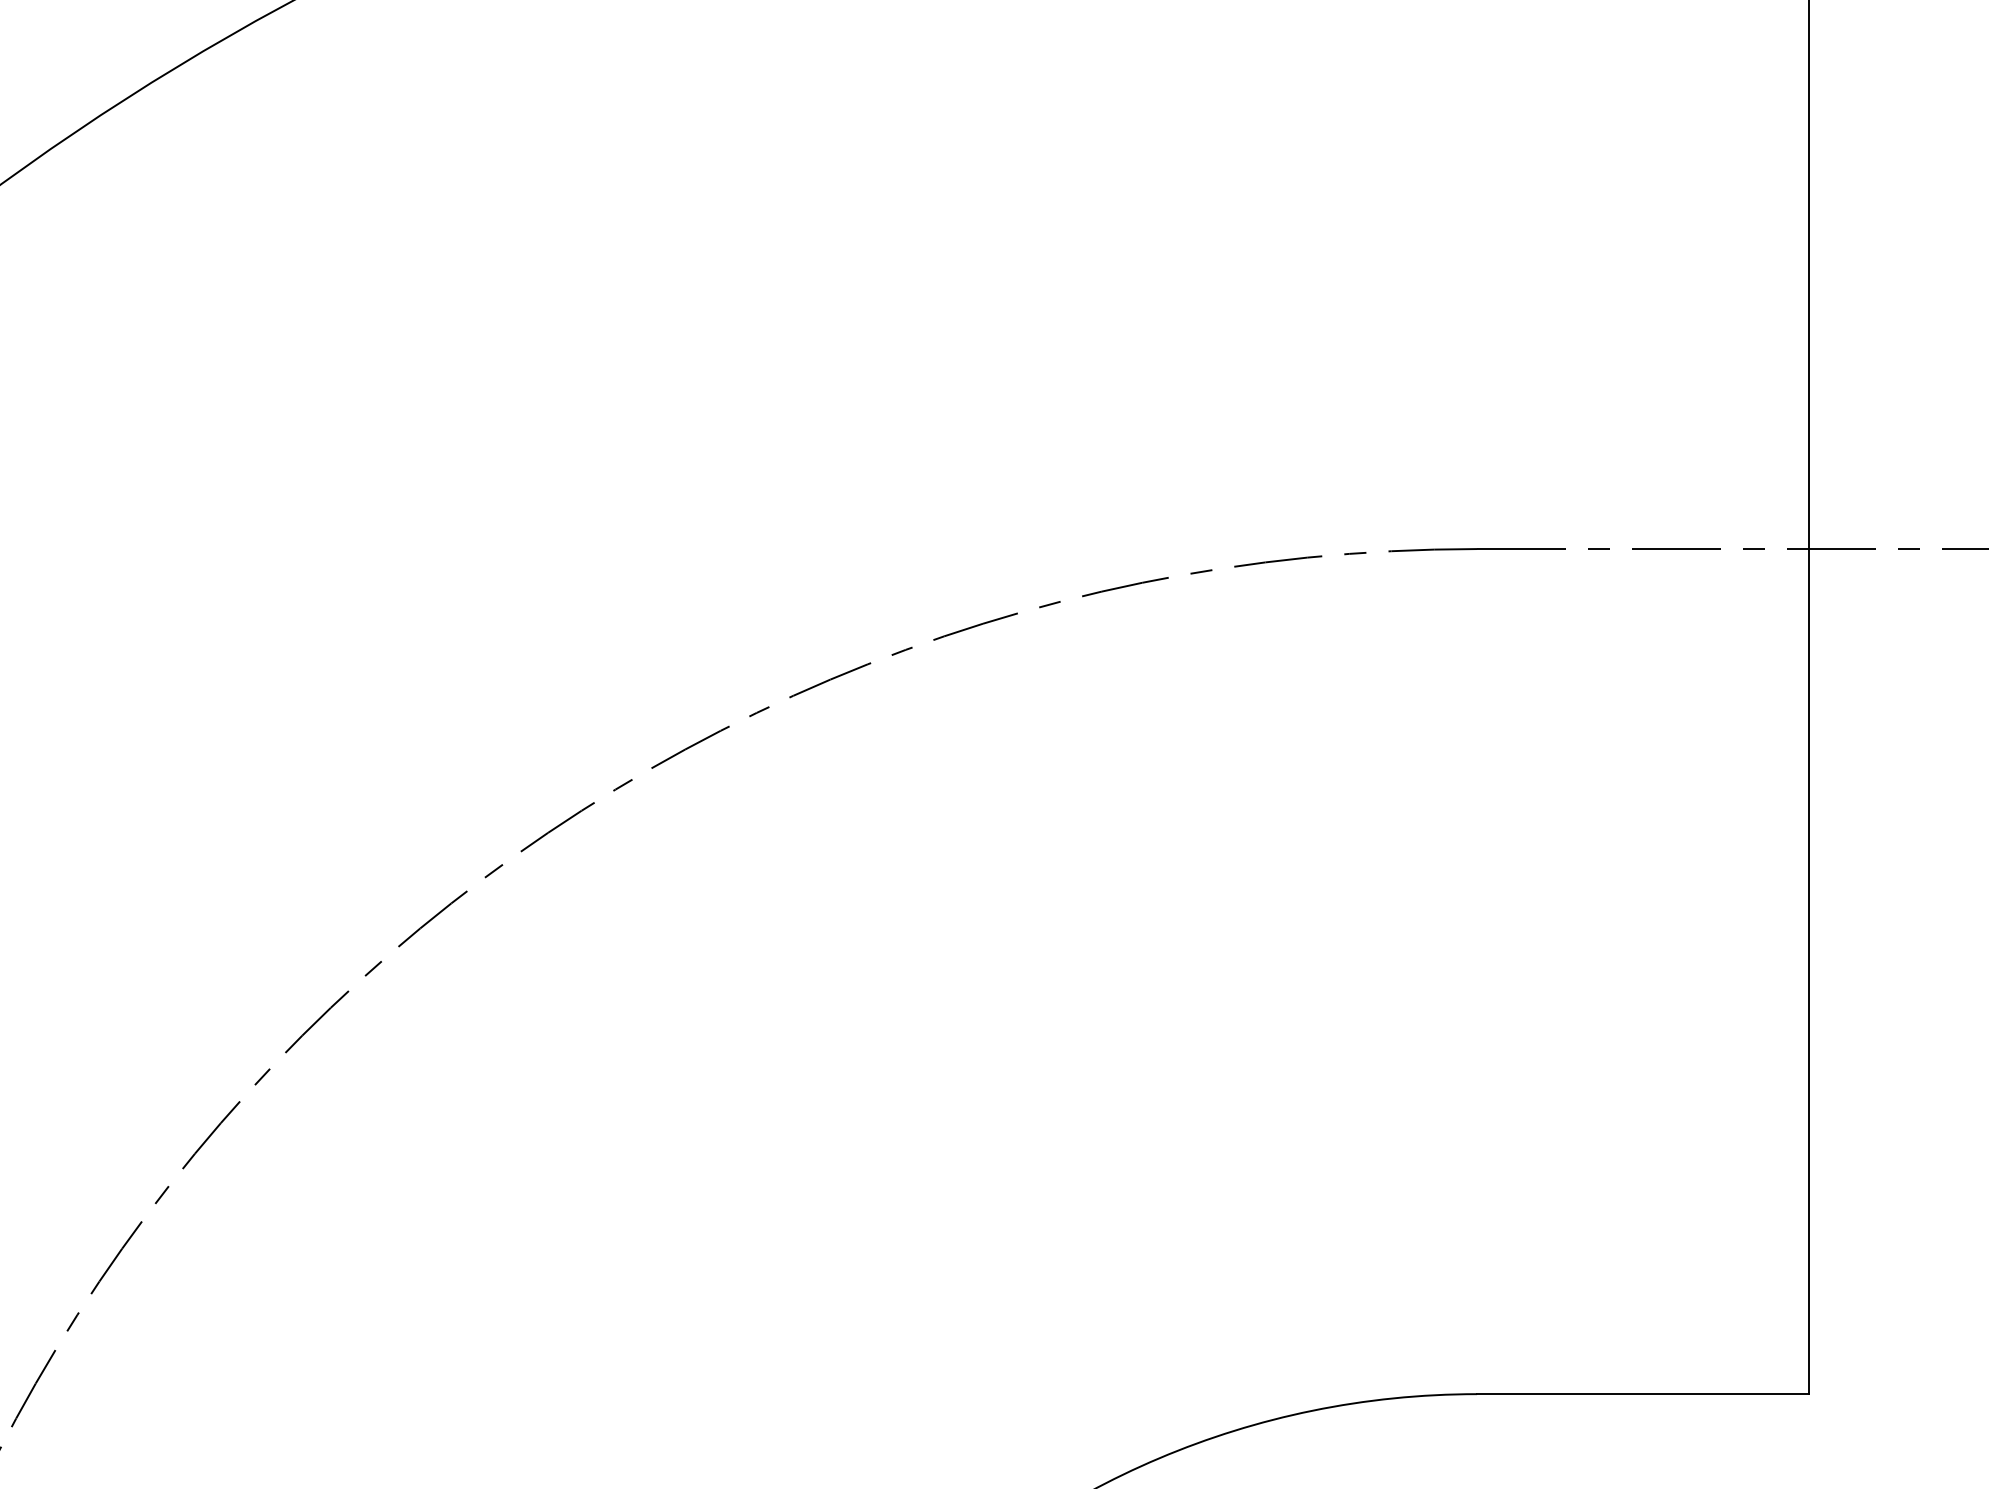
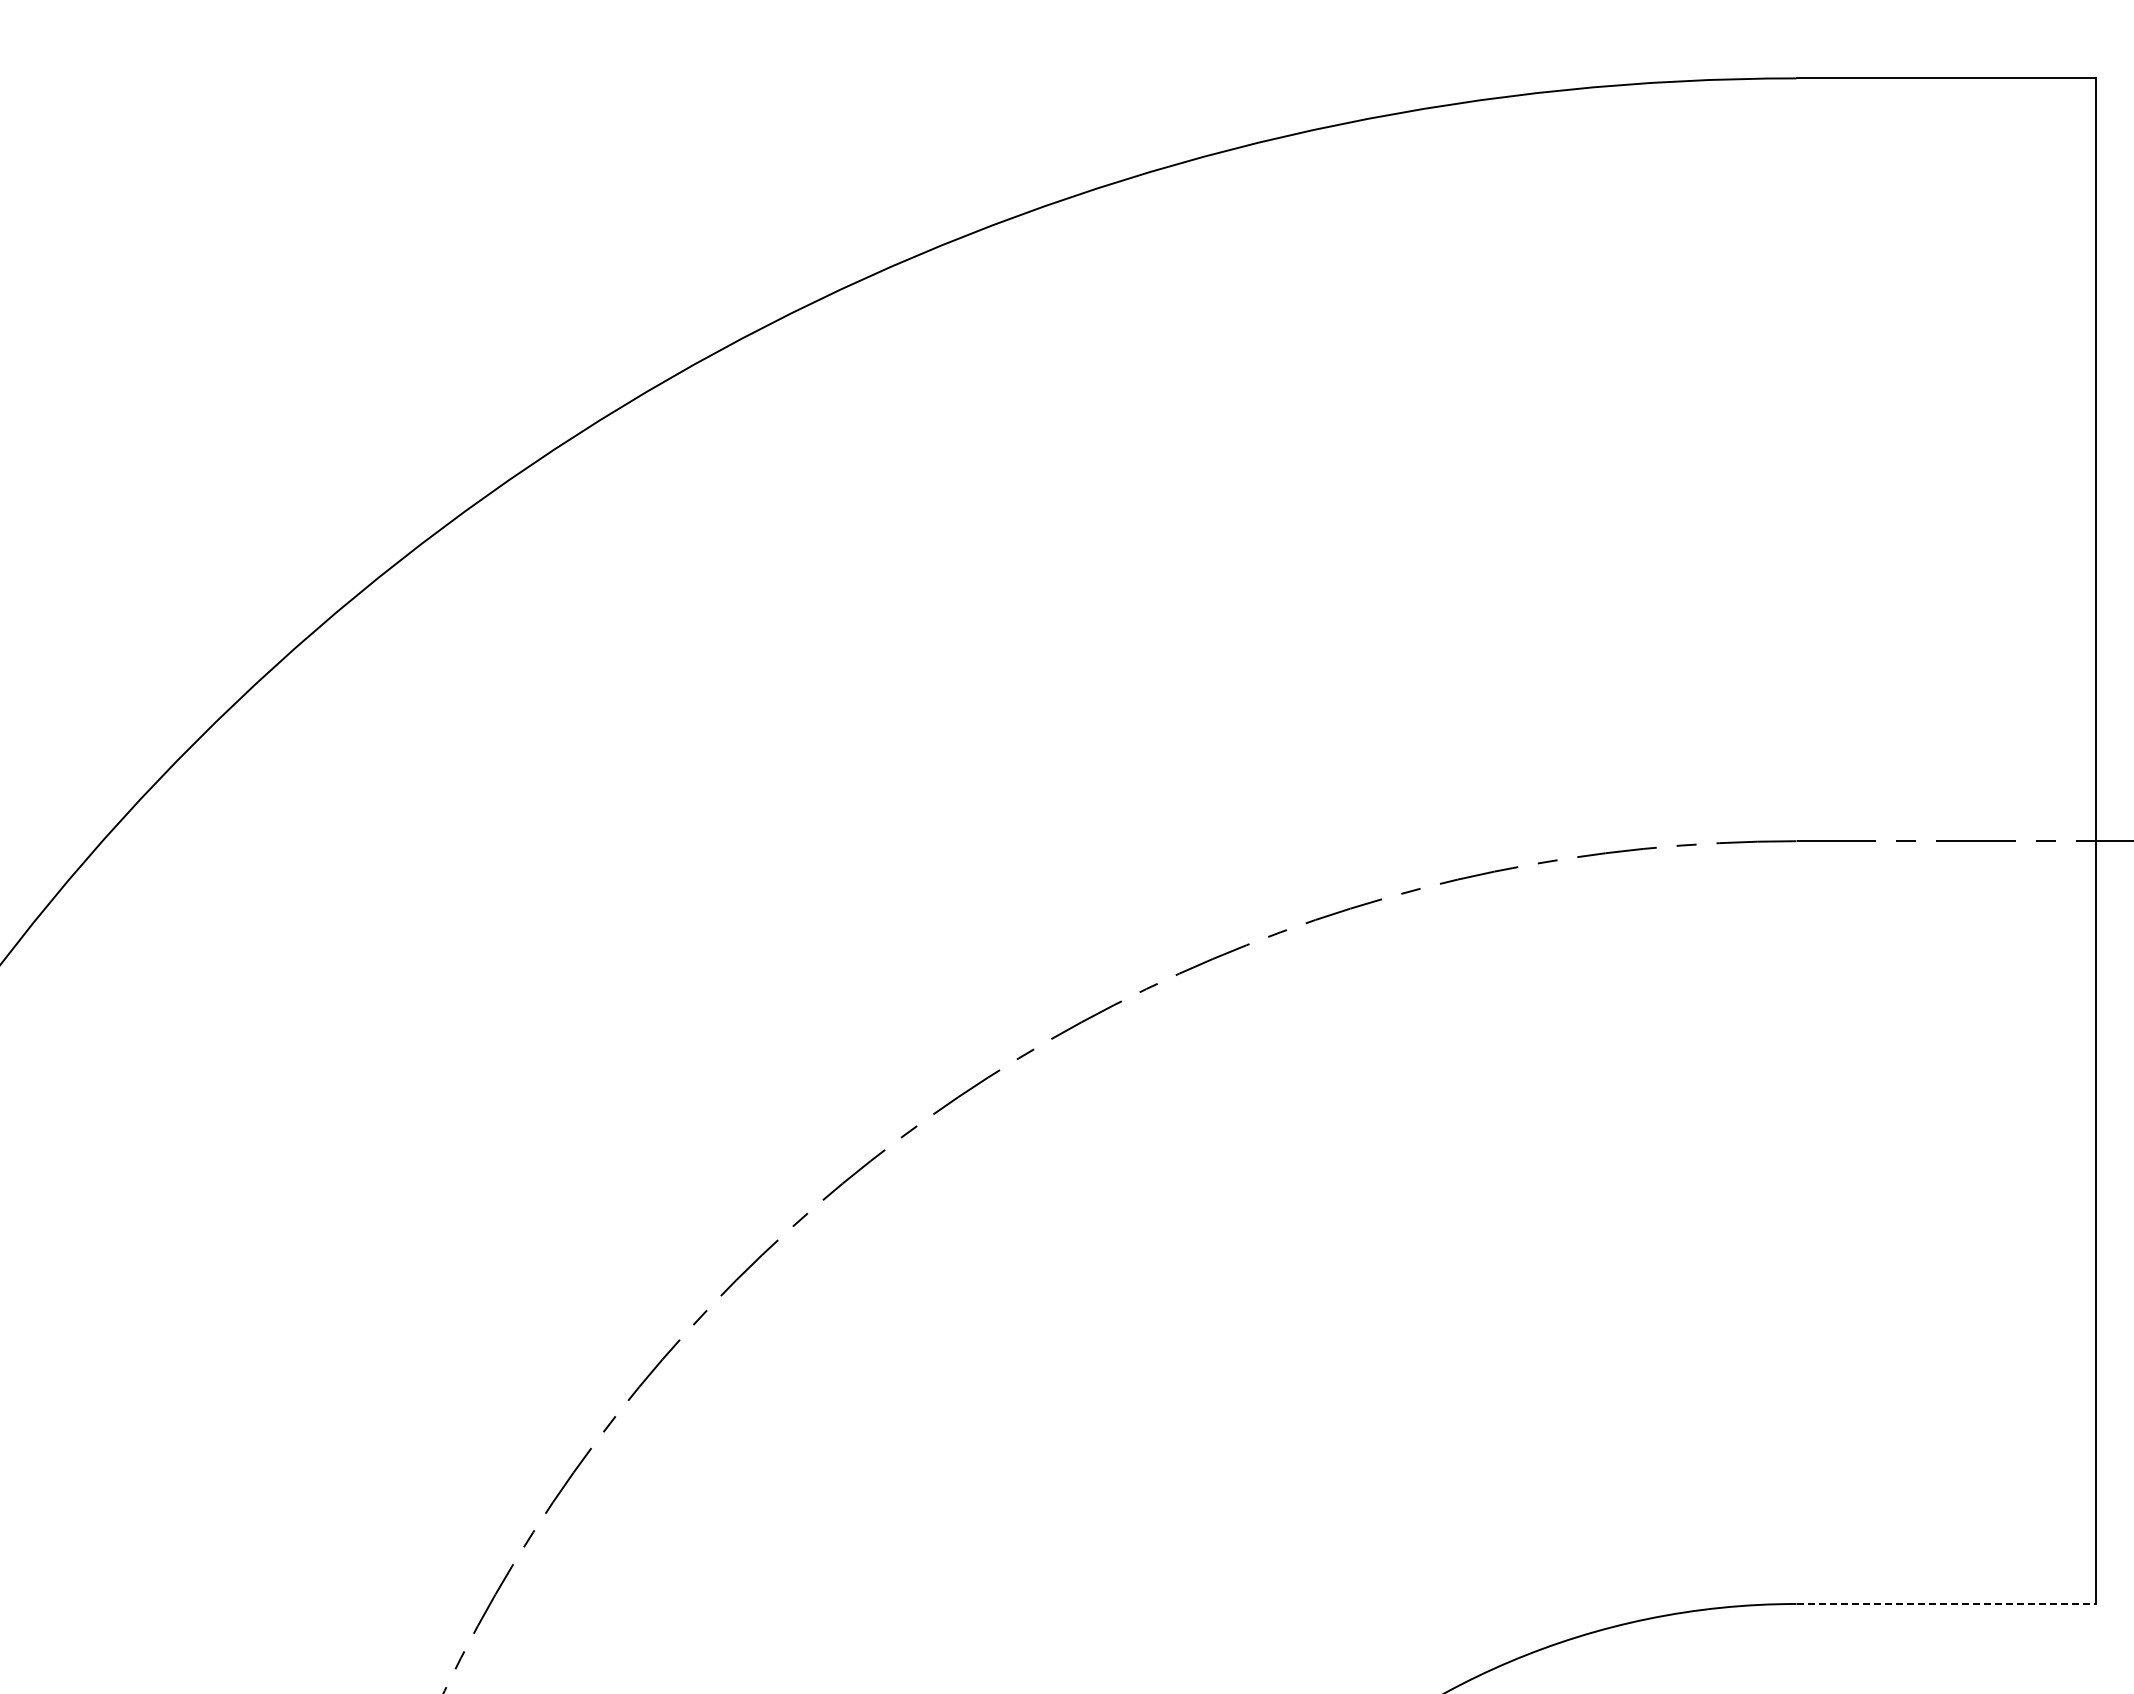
line: (1643, 1393) -> (1946, 1603), solid -> dashed

